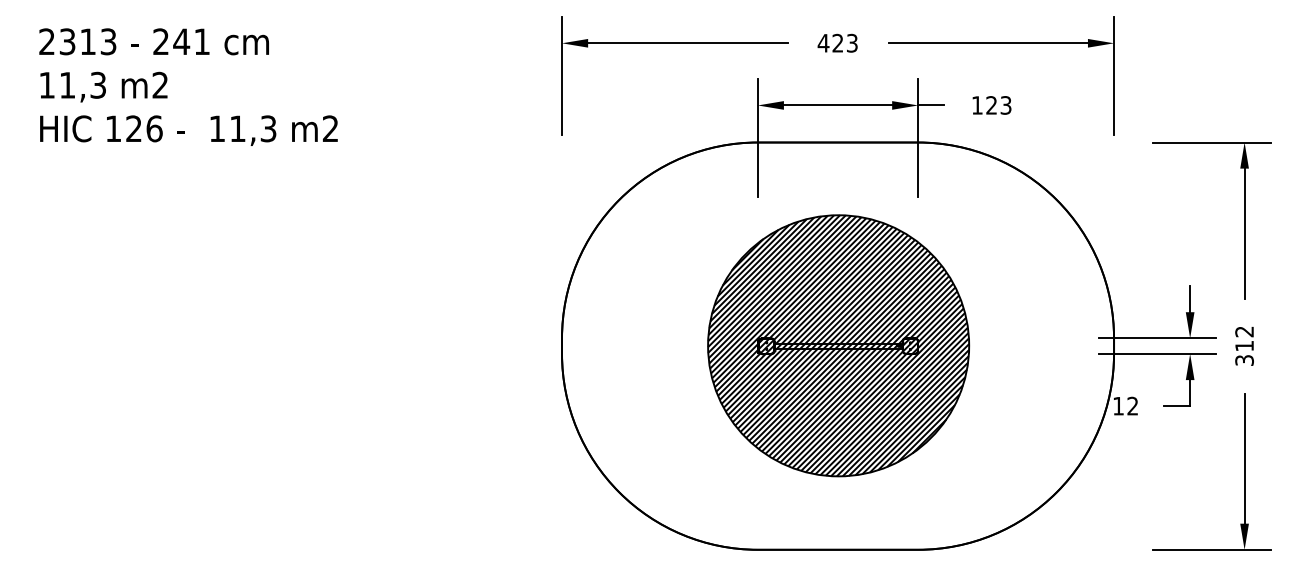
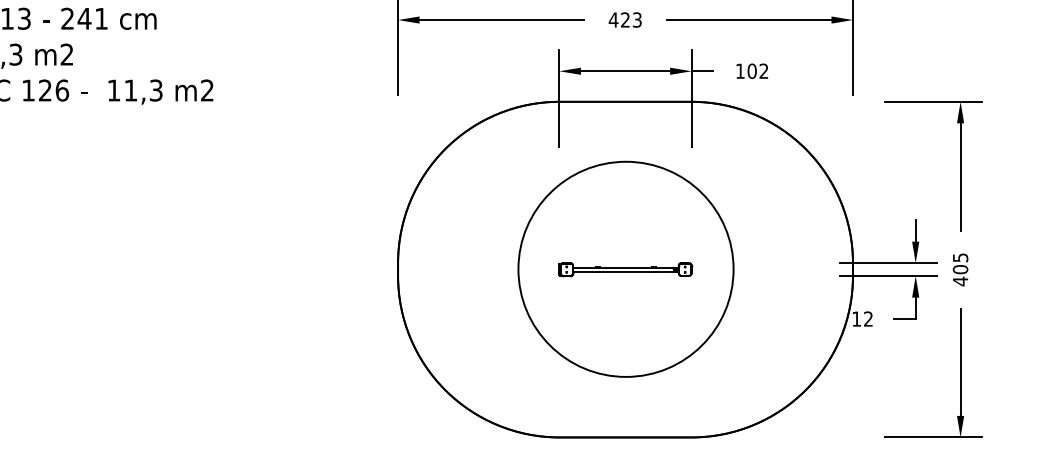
text: (998, 105) -> (757, 71), 123 -> 102
hatch: (838, 345) -> (625, 269), removed
text: (1244, 346) -> (960, 269), 312 -> 405

